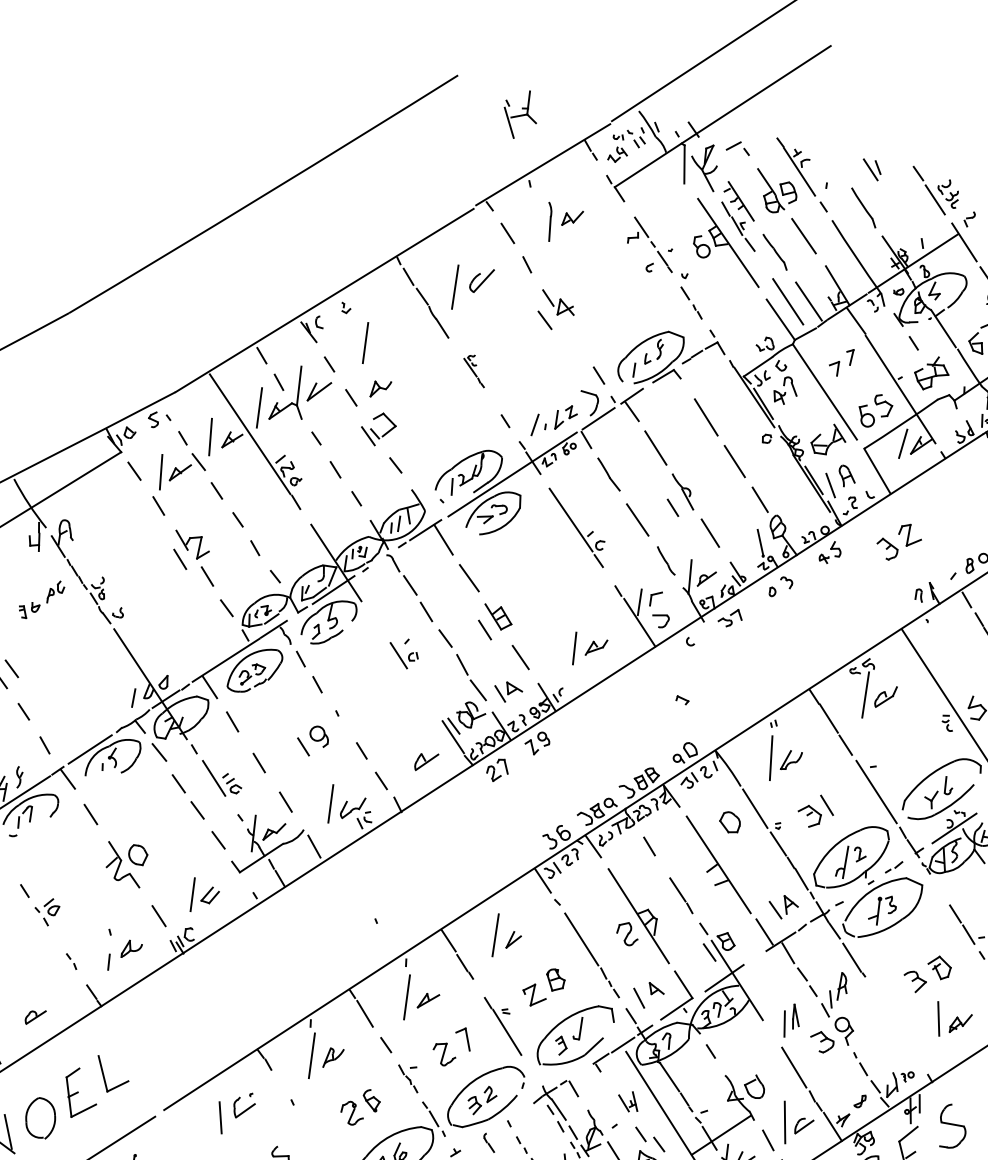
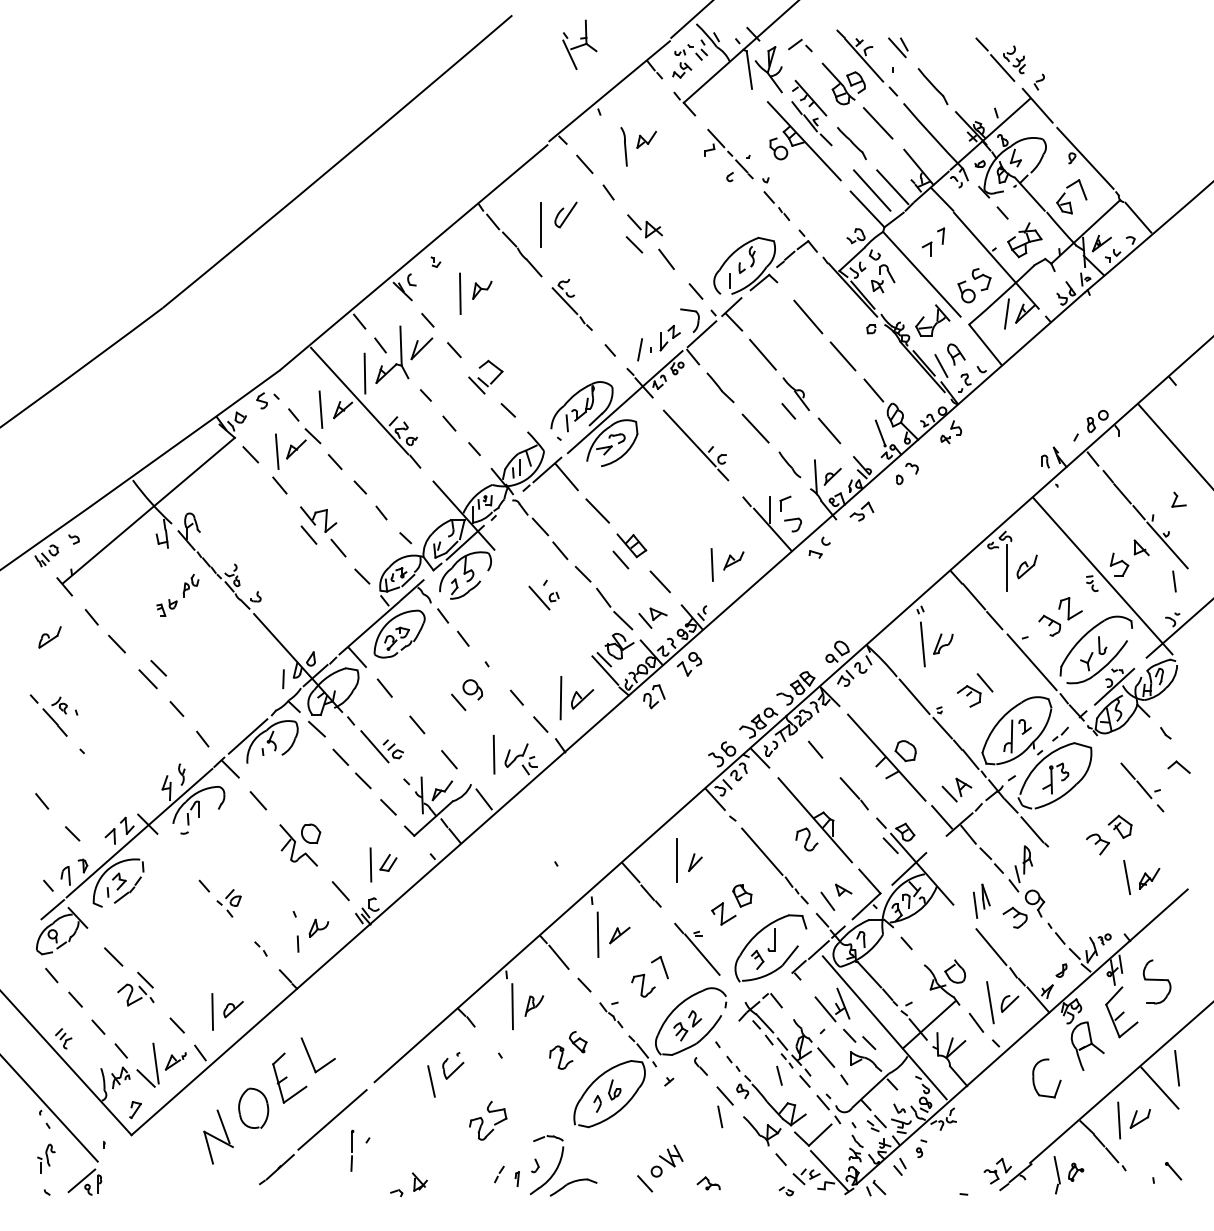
part: (871, 169) -> (898, 47), moved
line: (574, 339) -> (666, 259), added
part: (473, 370) -> (571, 304), size x1.67
part: (381, 388) -> (482, 289), moved
part: (896, 547) -> (1058, 622), moved
part: (682, 700) -> (815, 554), moved
line: (404, 757) -> (560, 697), added
part: (729, 822) -> (905, 751), moved
line: (14, 1016) -> (212, 1011), added
part: (628, 1100) -> (832, 1004), size x1.67

